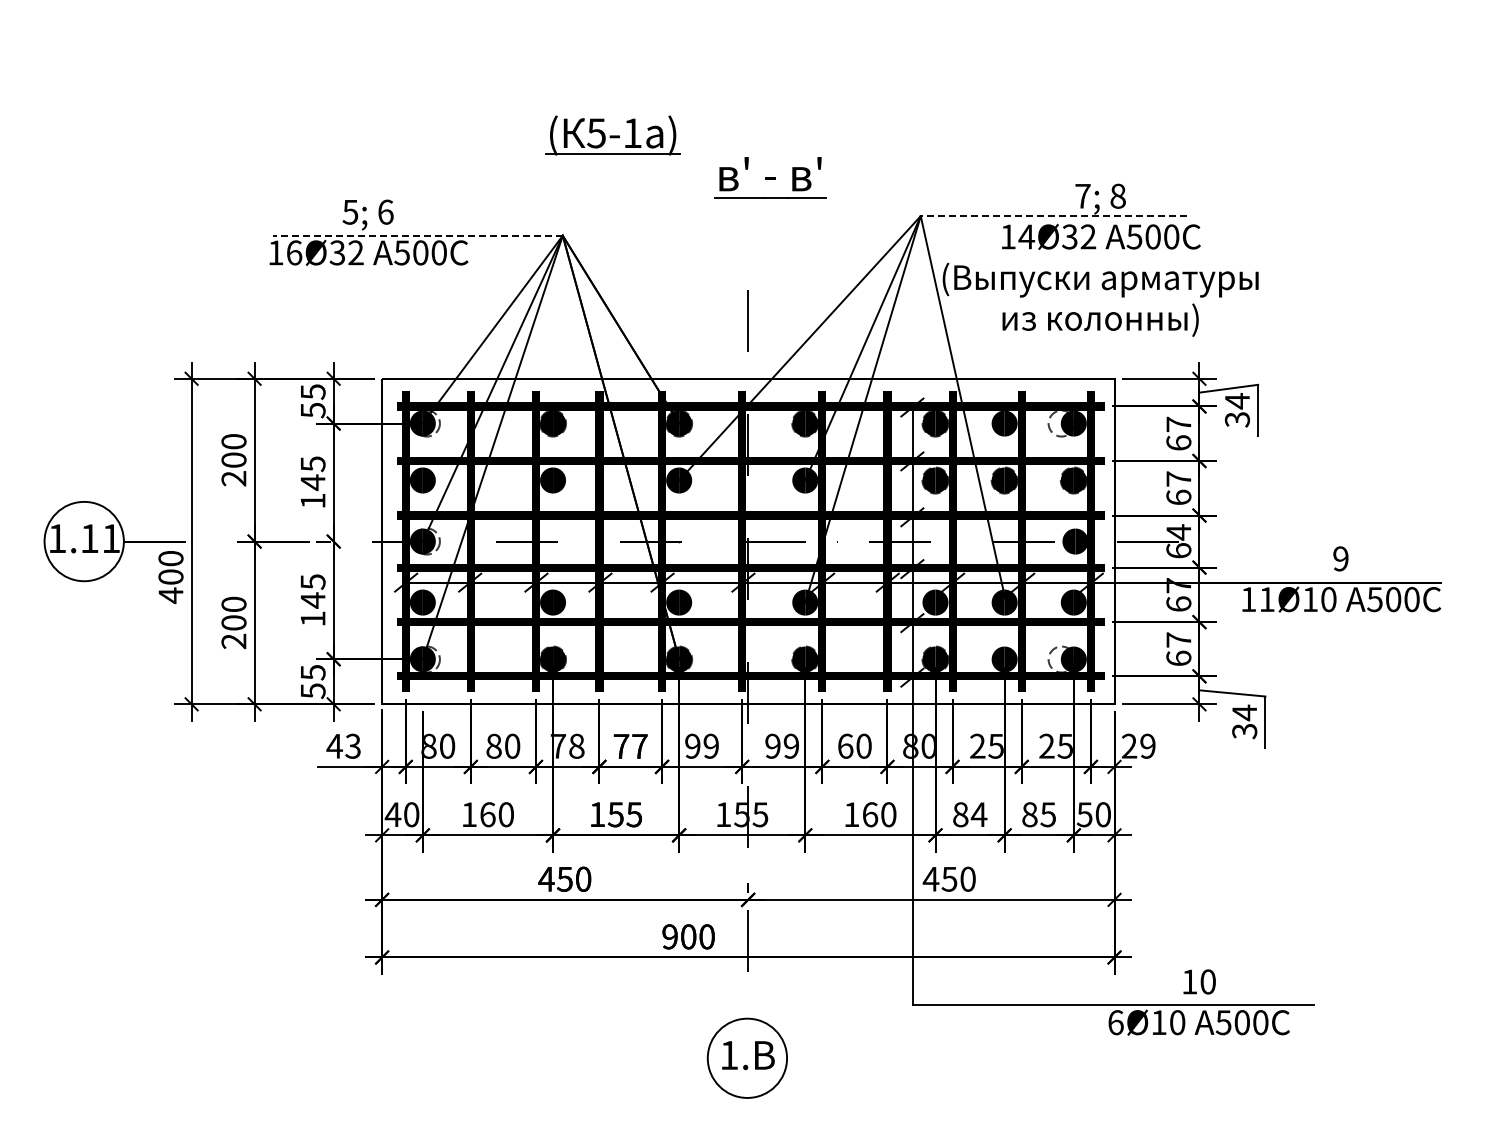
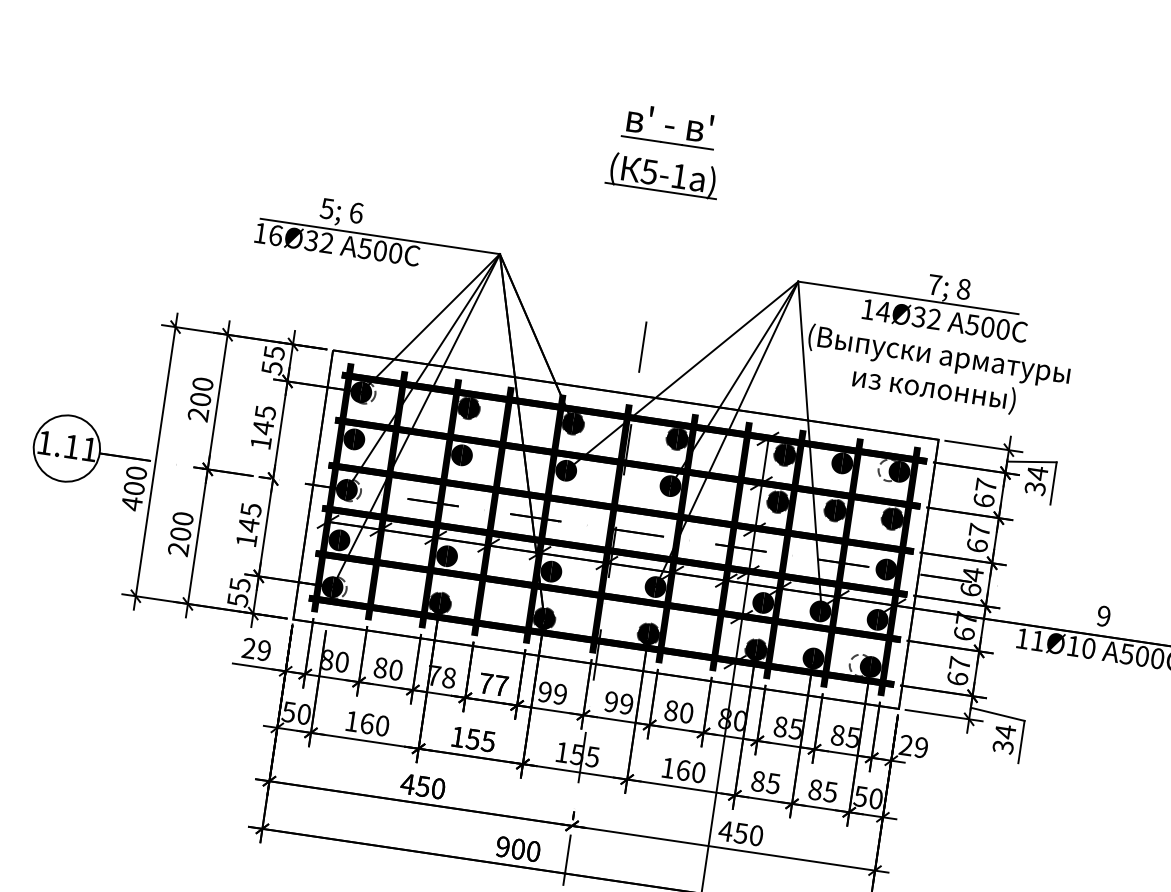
part: (612, 135) -> (662, 175), moved
part: (770, 177) -> (669, 126), moved
line: (1053, 216) -> (908, 298), dashed -> solid
line: (418, 235) -> (380, 236), dashed -> solid
text: (343, 745) -> (256, 648), 43 -> 29
text: (845, 745) -> (671, 710), 60 -> 80
text: (977, 745) -> (780, 726), 25 -> 85
text: (1046, 745) -> (837, 734), 25 -> 85
text: (392, 814) -> (288, 711), 40 -> 50
text: (978, 814) -> (772, 783), 84 -> 85

